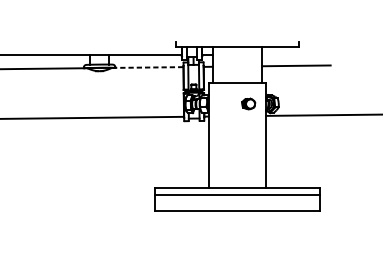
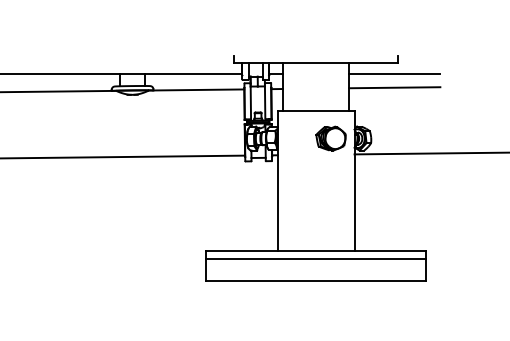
line: (296, 55) -> (394, 73), added
line: (147, 67) -> (196, 89), dashed -> solid
part: (248, 103) -> (330, 138), size x1.67

